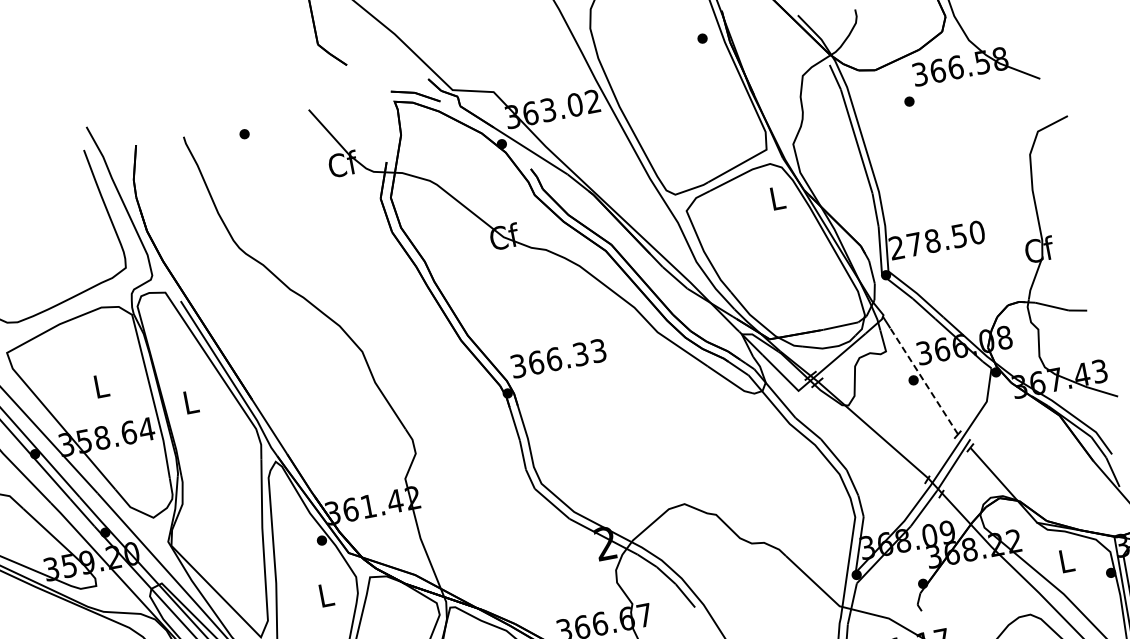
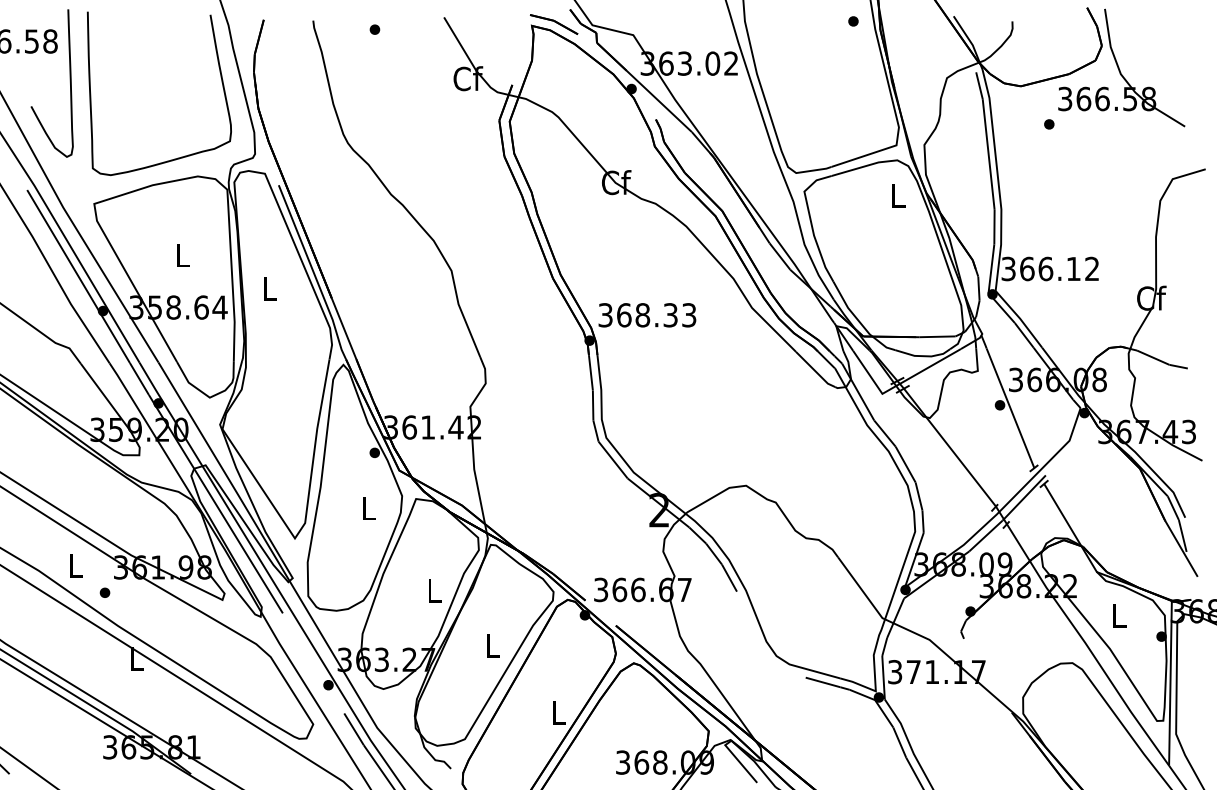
text: (937, 239) -> (1050, 268), 278.50 -> 366.12
text: (553, 359) -> (642, 315), 366.33 -> 368.33
line: (924, 380) -> (1010, 407), dashed -> solid

